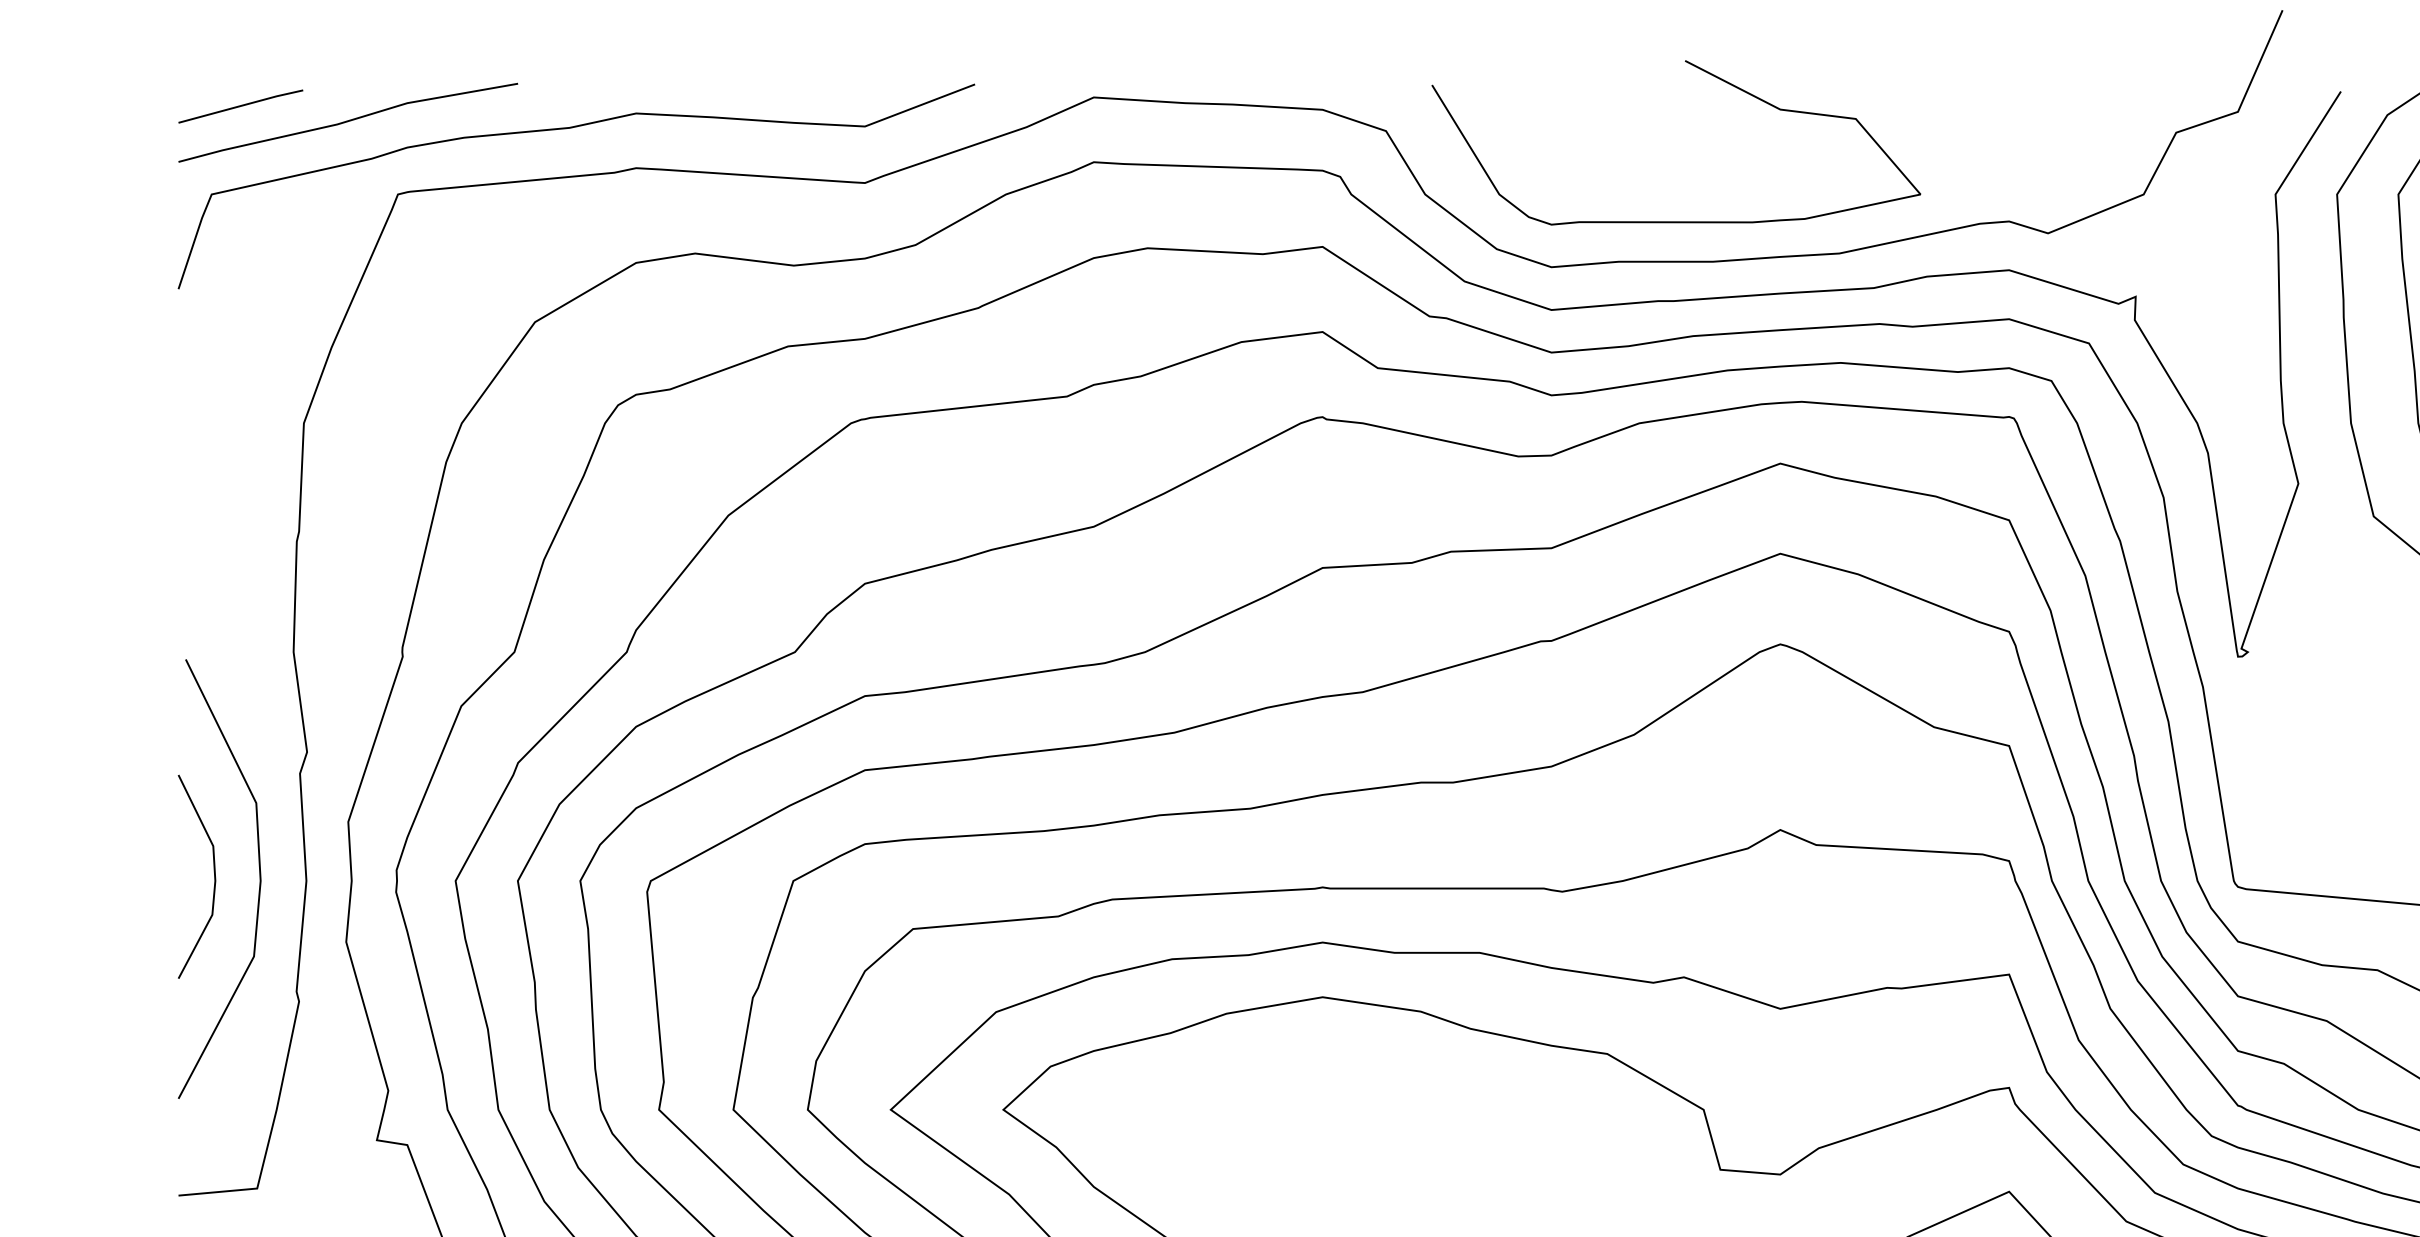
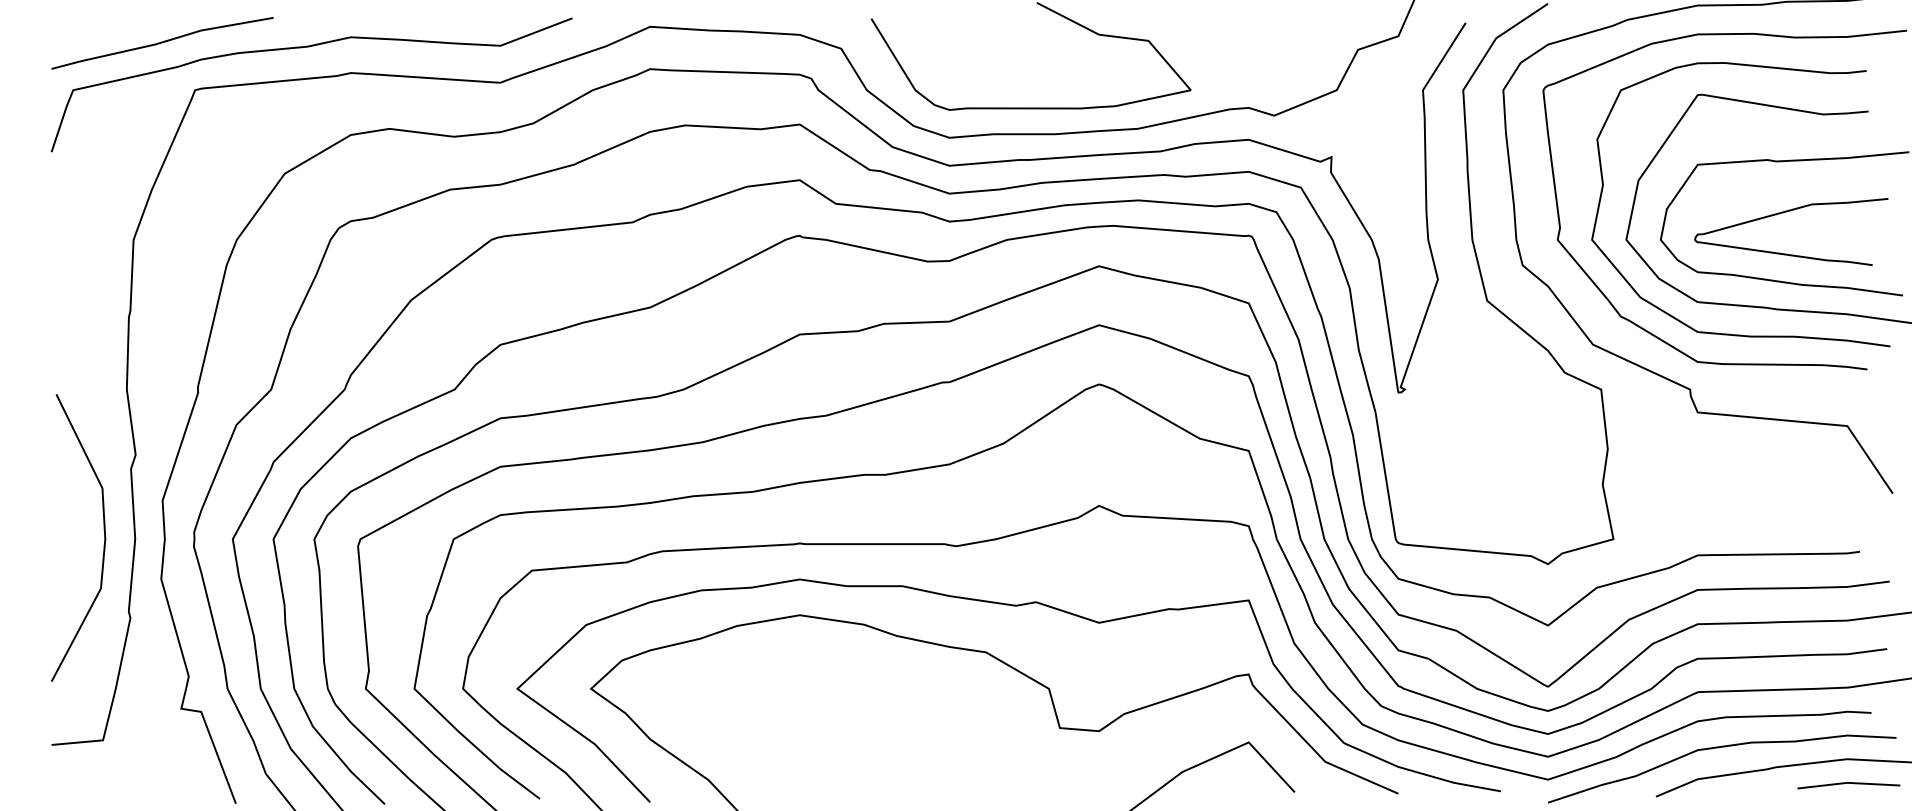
line: (241, 106) -> (92, 32), removed
line: (213, 876) -> (74, 536), removed

